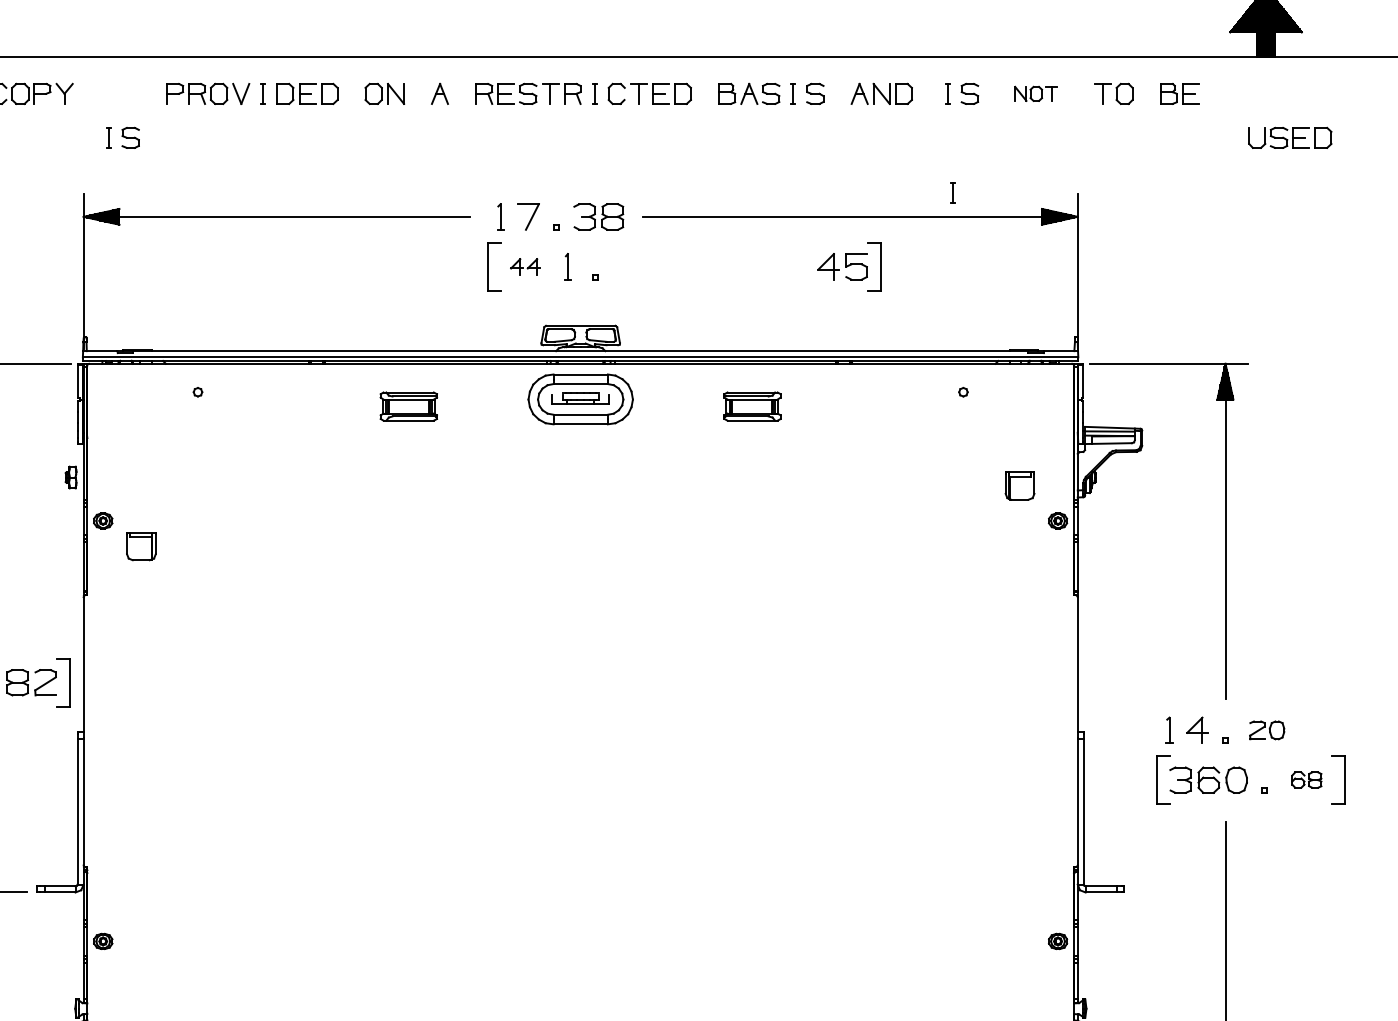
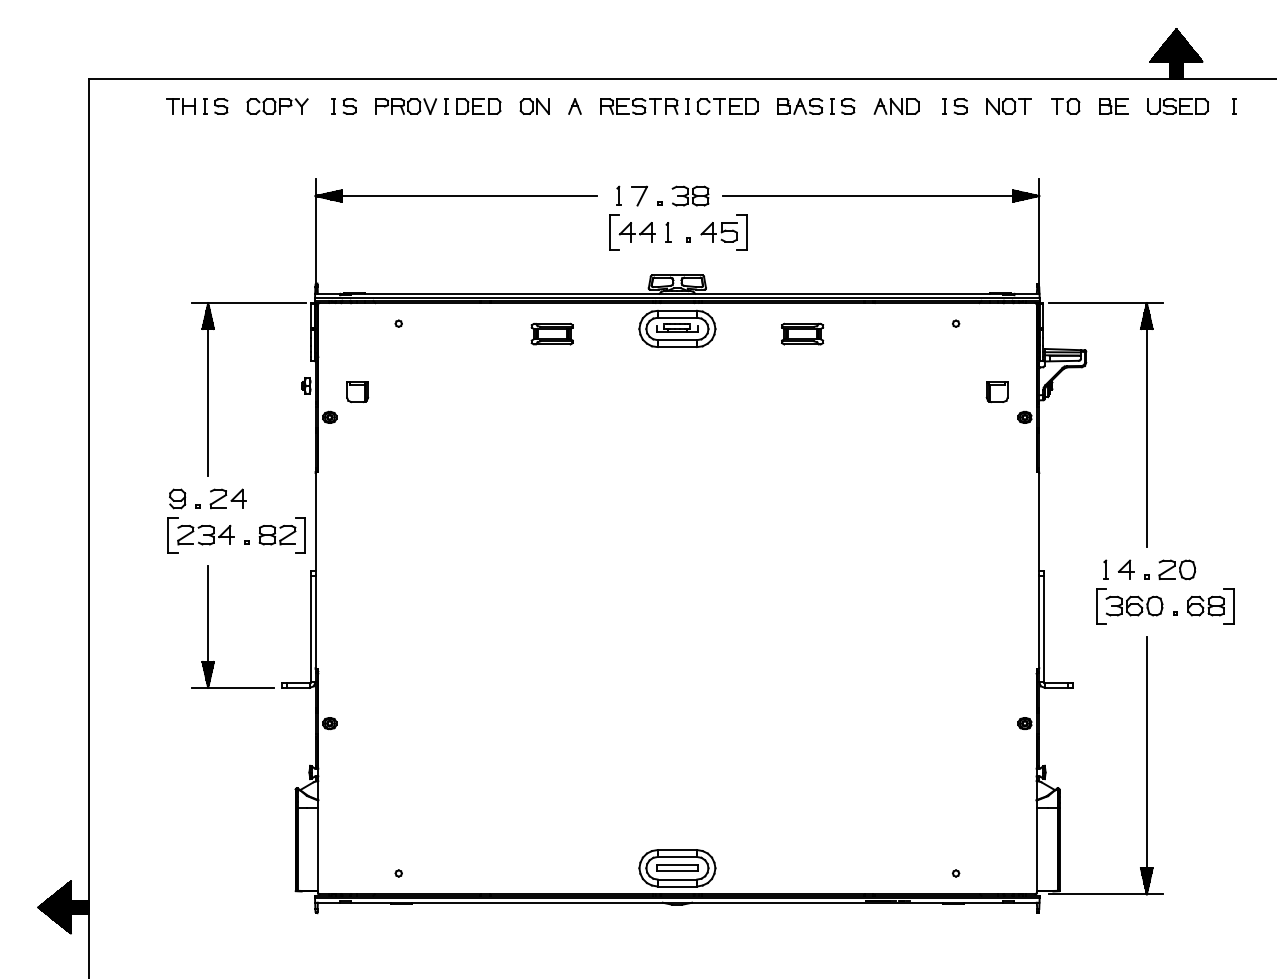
part: (1035, 93) -> (1008, 106), size x1.43
part: (122, 137) -> (343, 106), moved
part: (1289, 137) -> (1177, 106), moved
part: (953, 192) -> (1234, 106), moved
part: (524, 266) -> (636, 232), size x1.67
part: (848, 266) -> (723, 232), moved
part: (141, 547) -> (357, 392), moved
part: (1266, 729) -> (1176, 569), size x1.43
part: (1306, 779) -> (1205, 605), size x1.67

